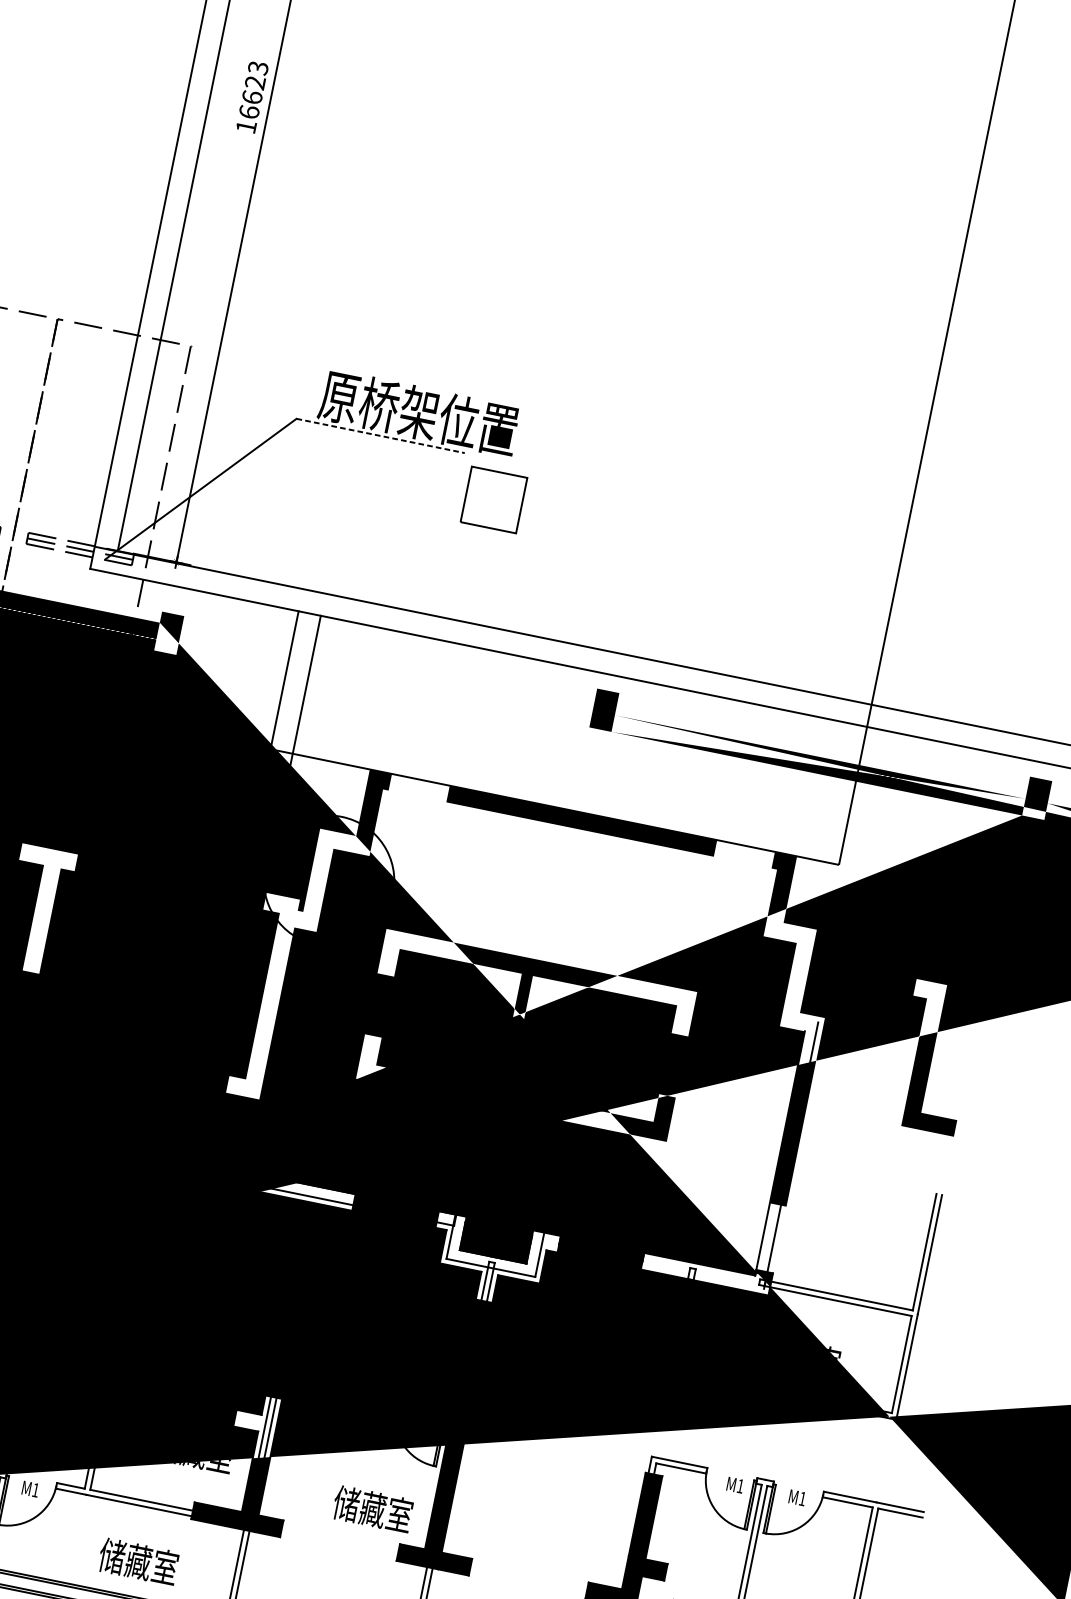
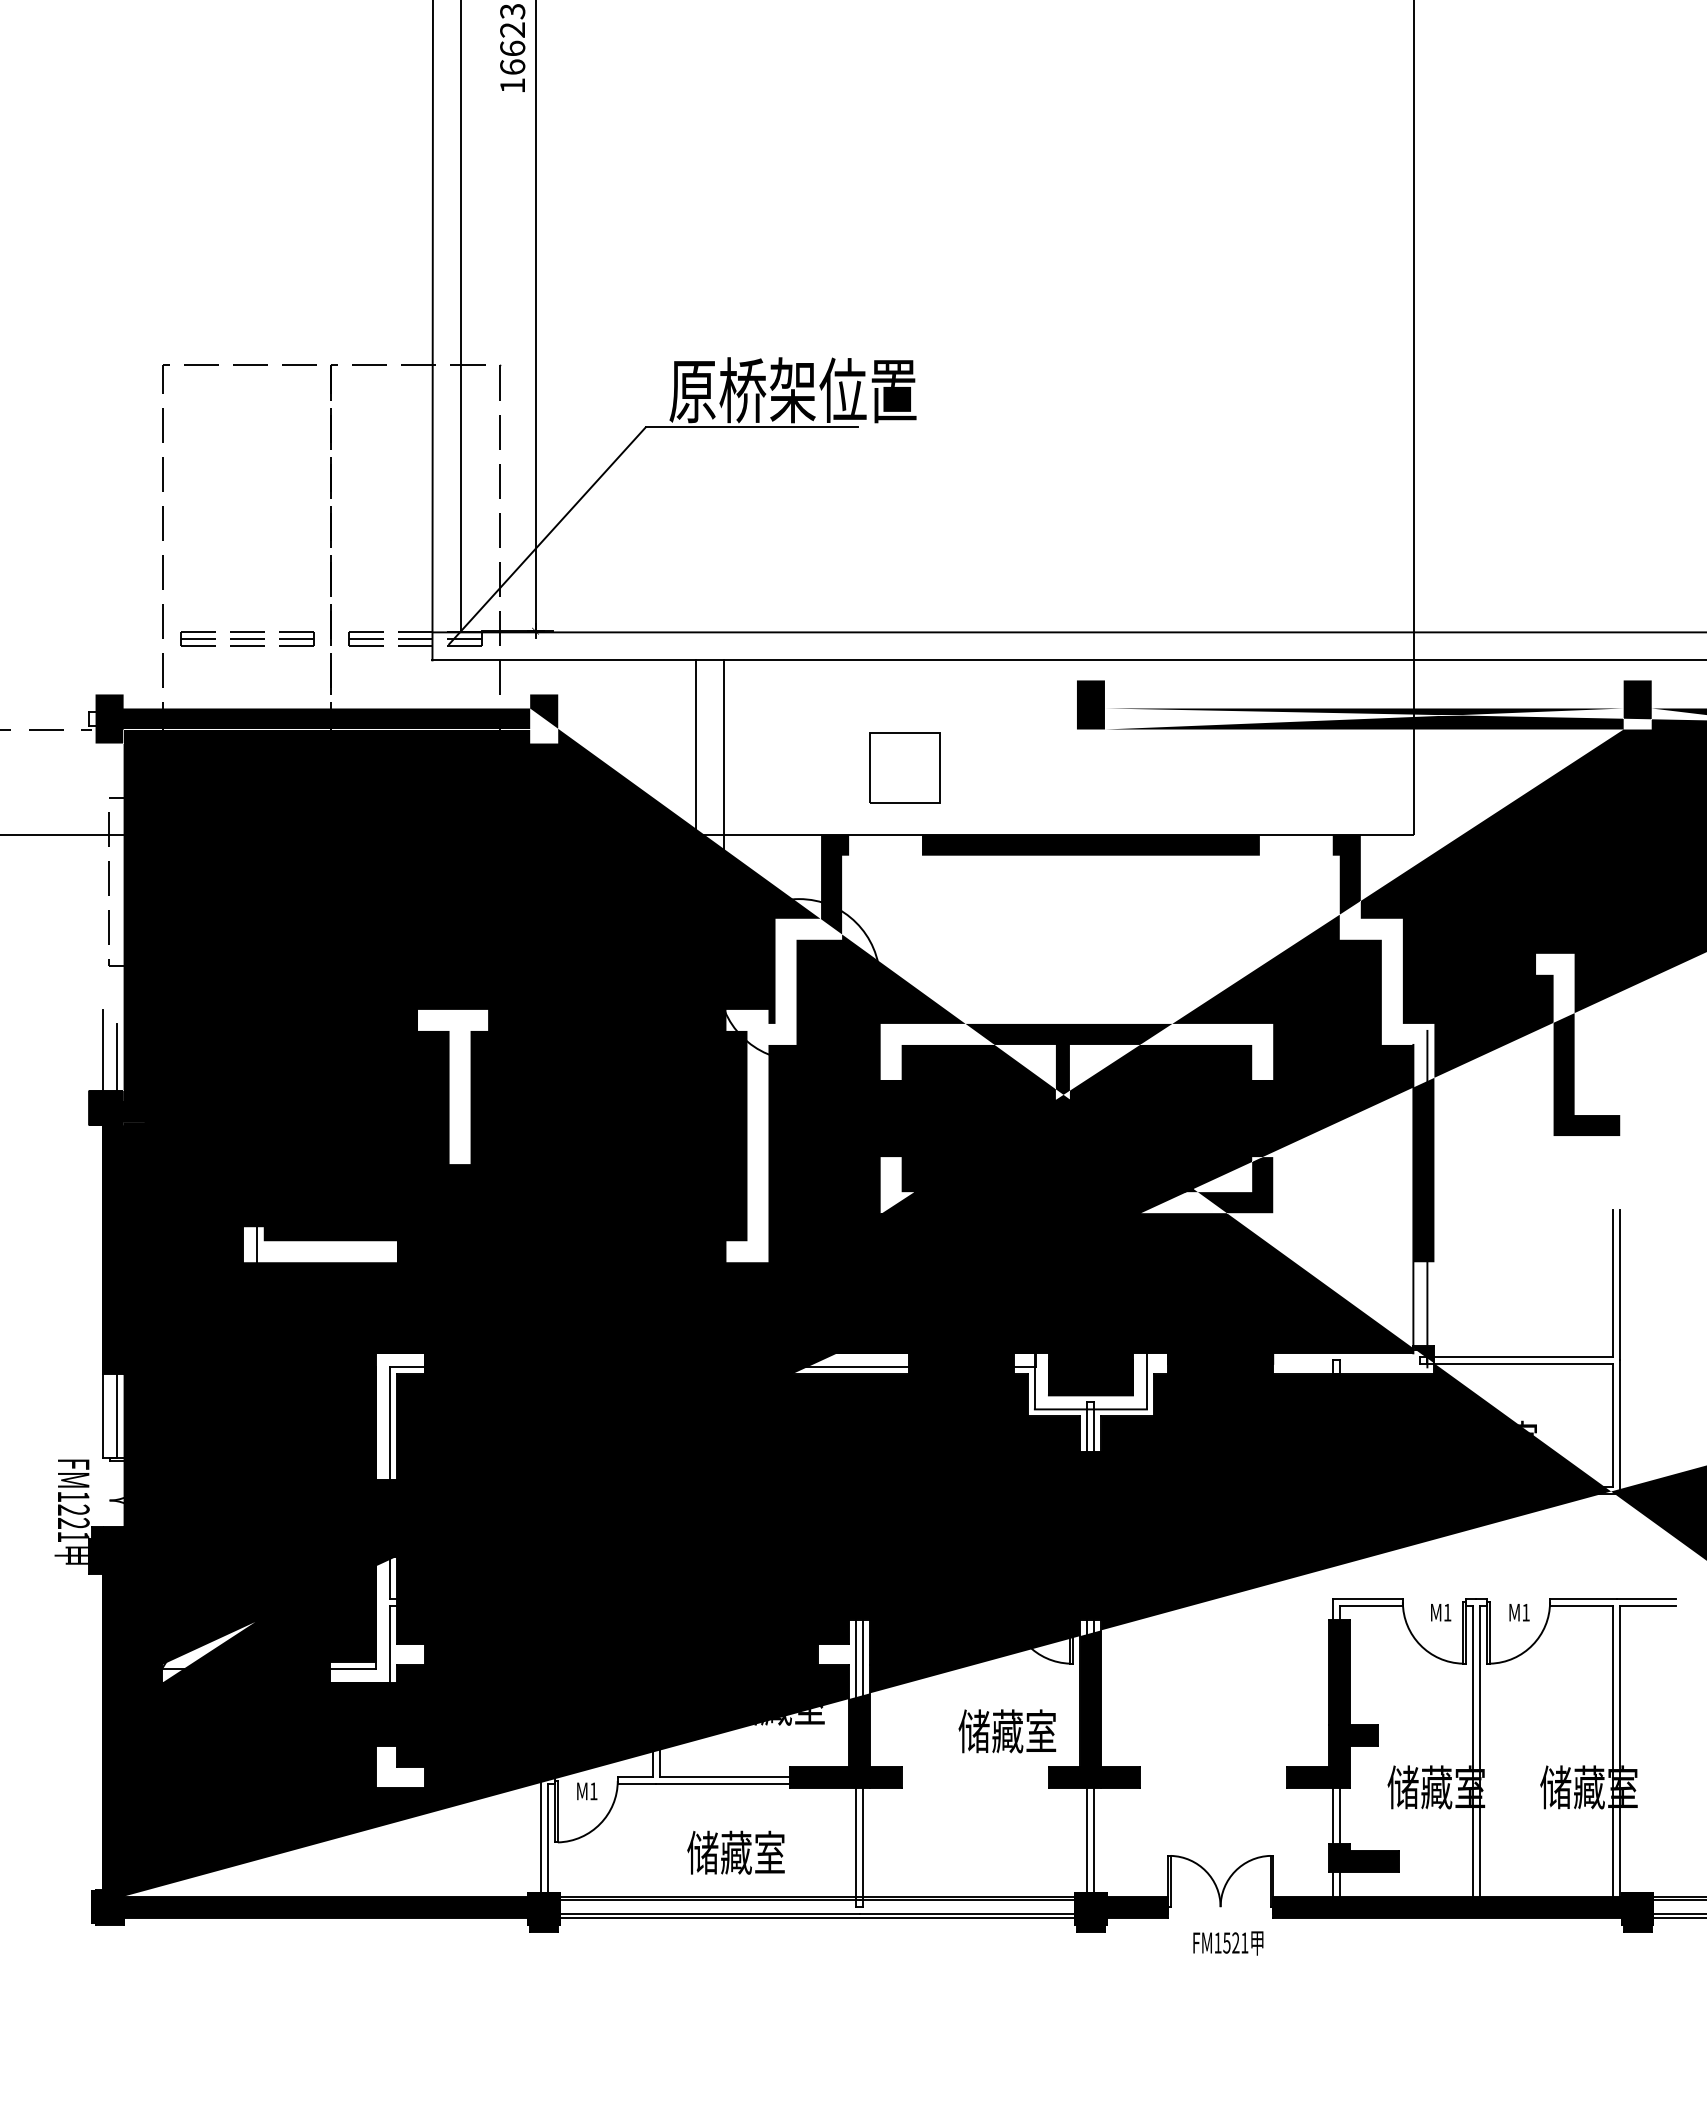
line: (381, 436) -> (752, 427), dashed -> solid
part: (493, 499) -> (904, 767), moved

